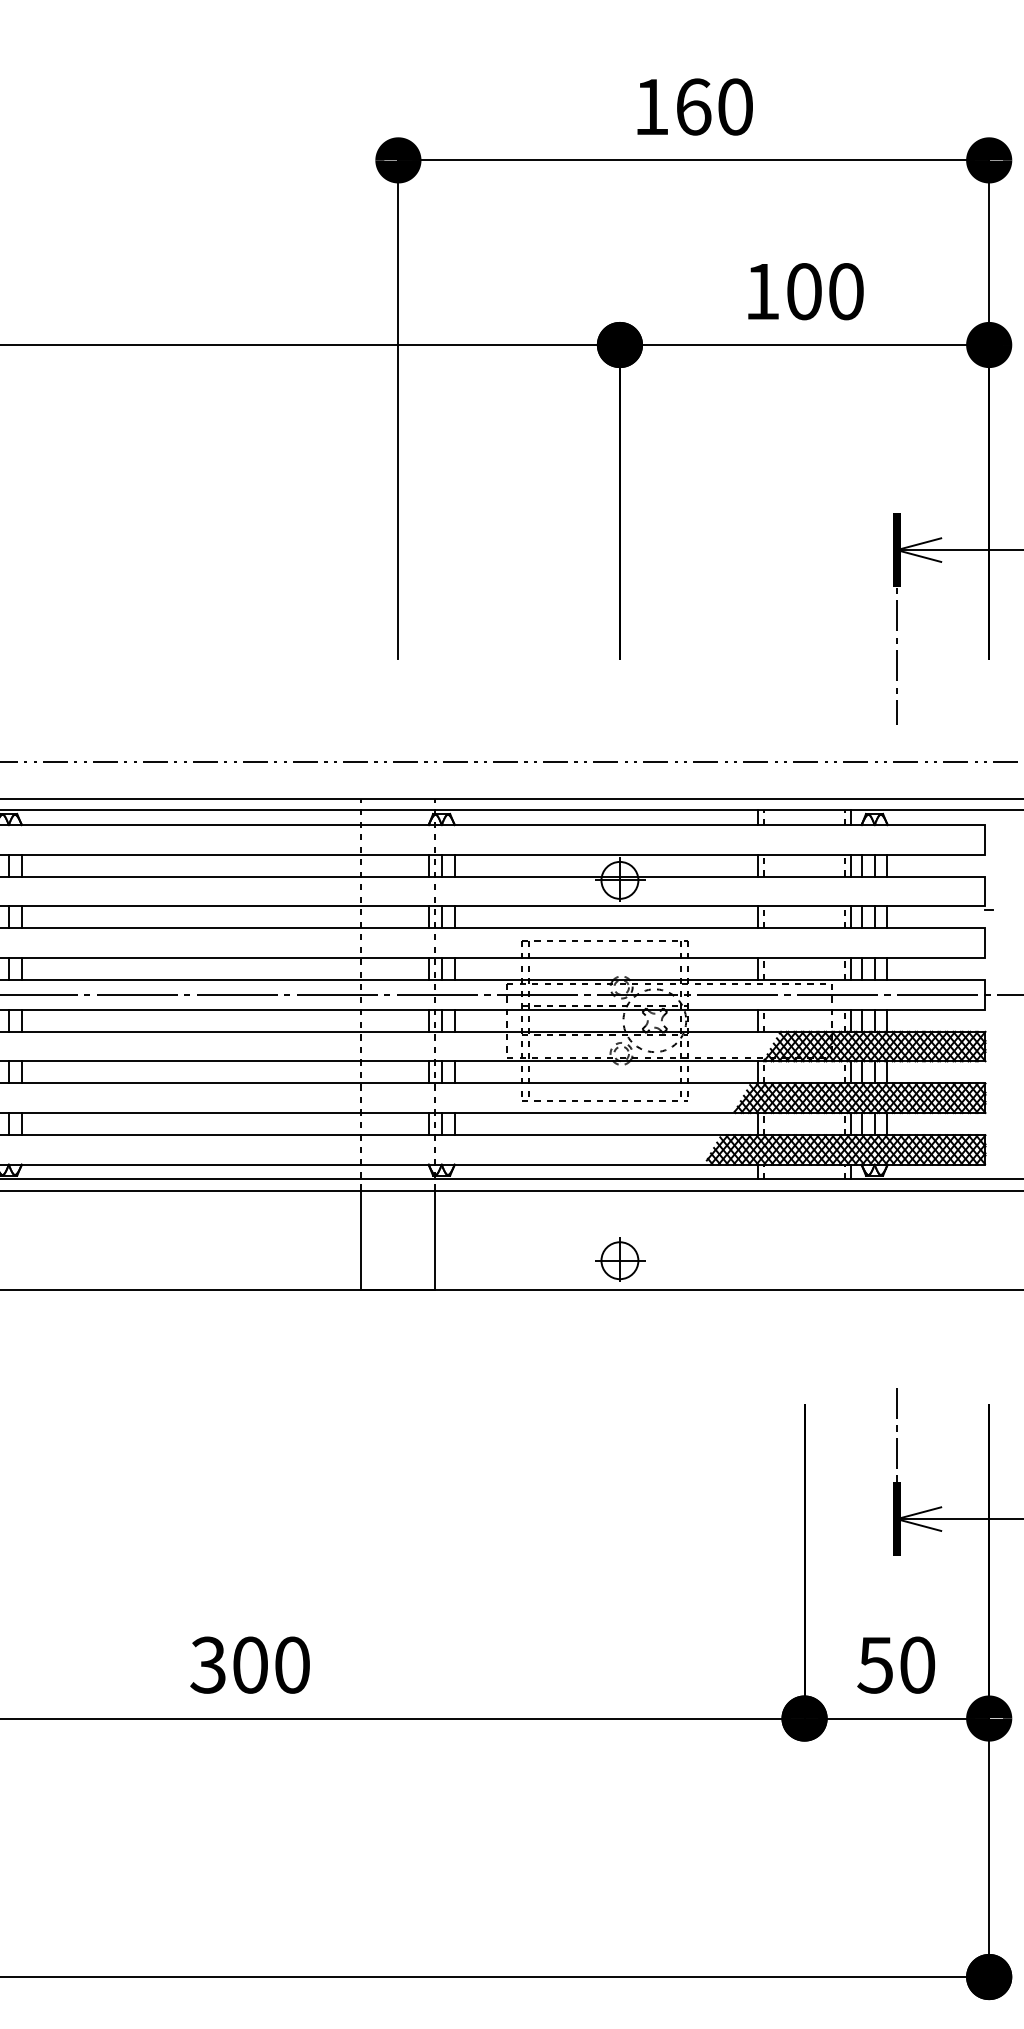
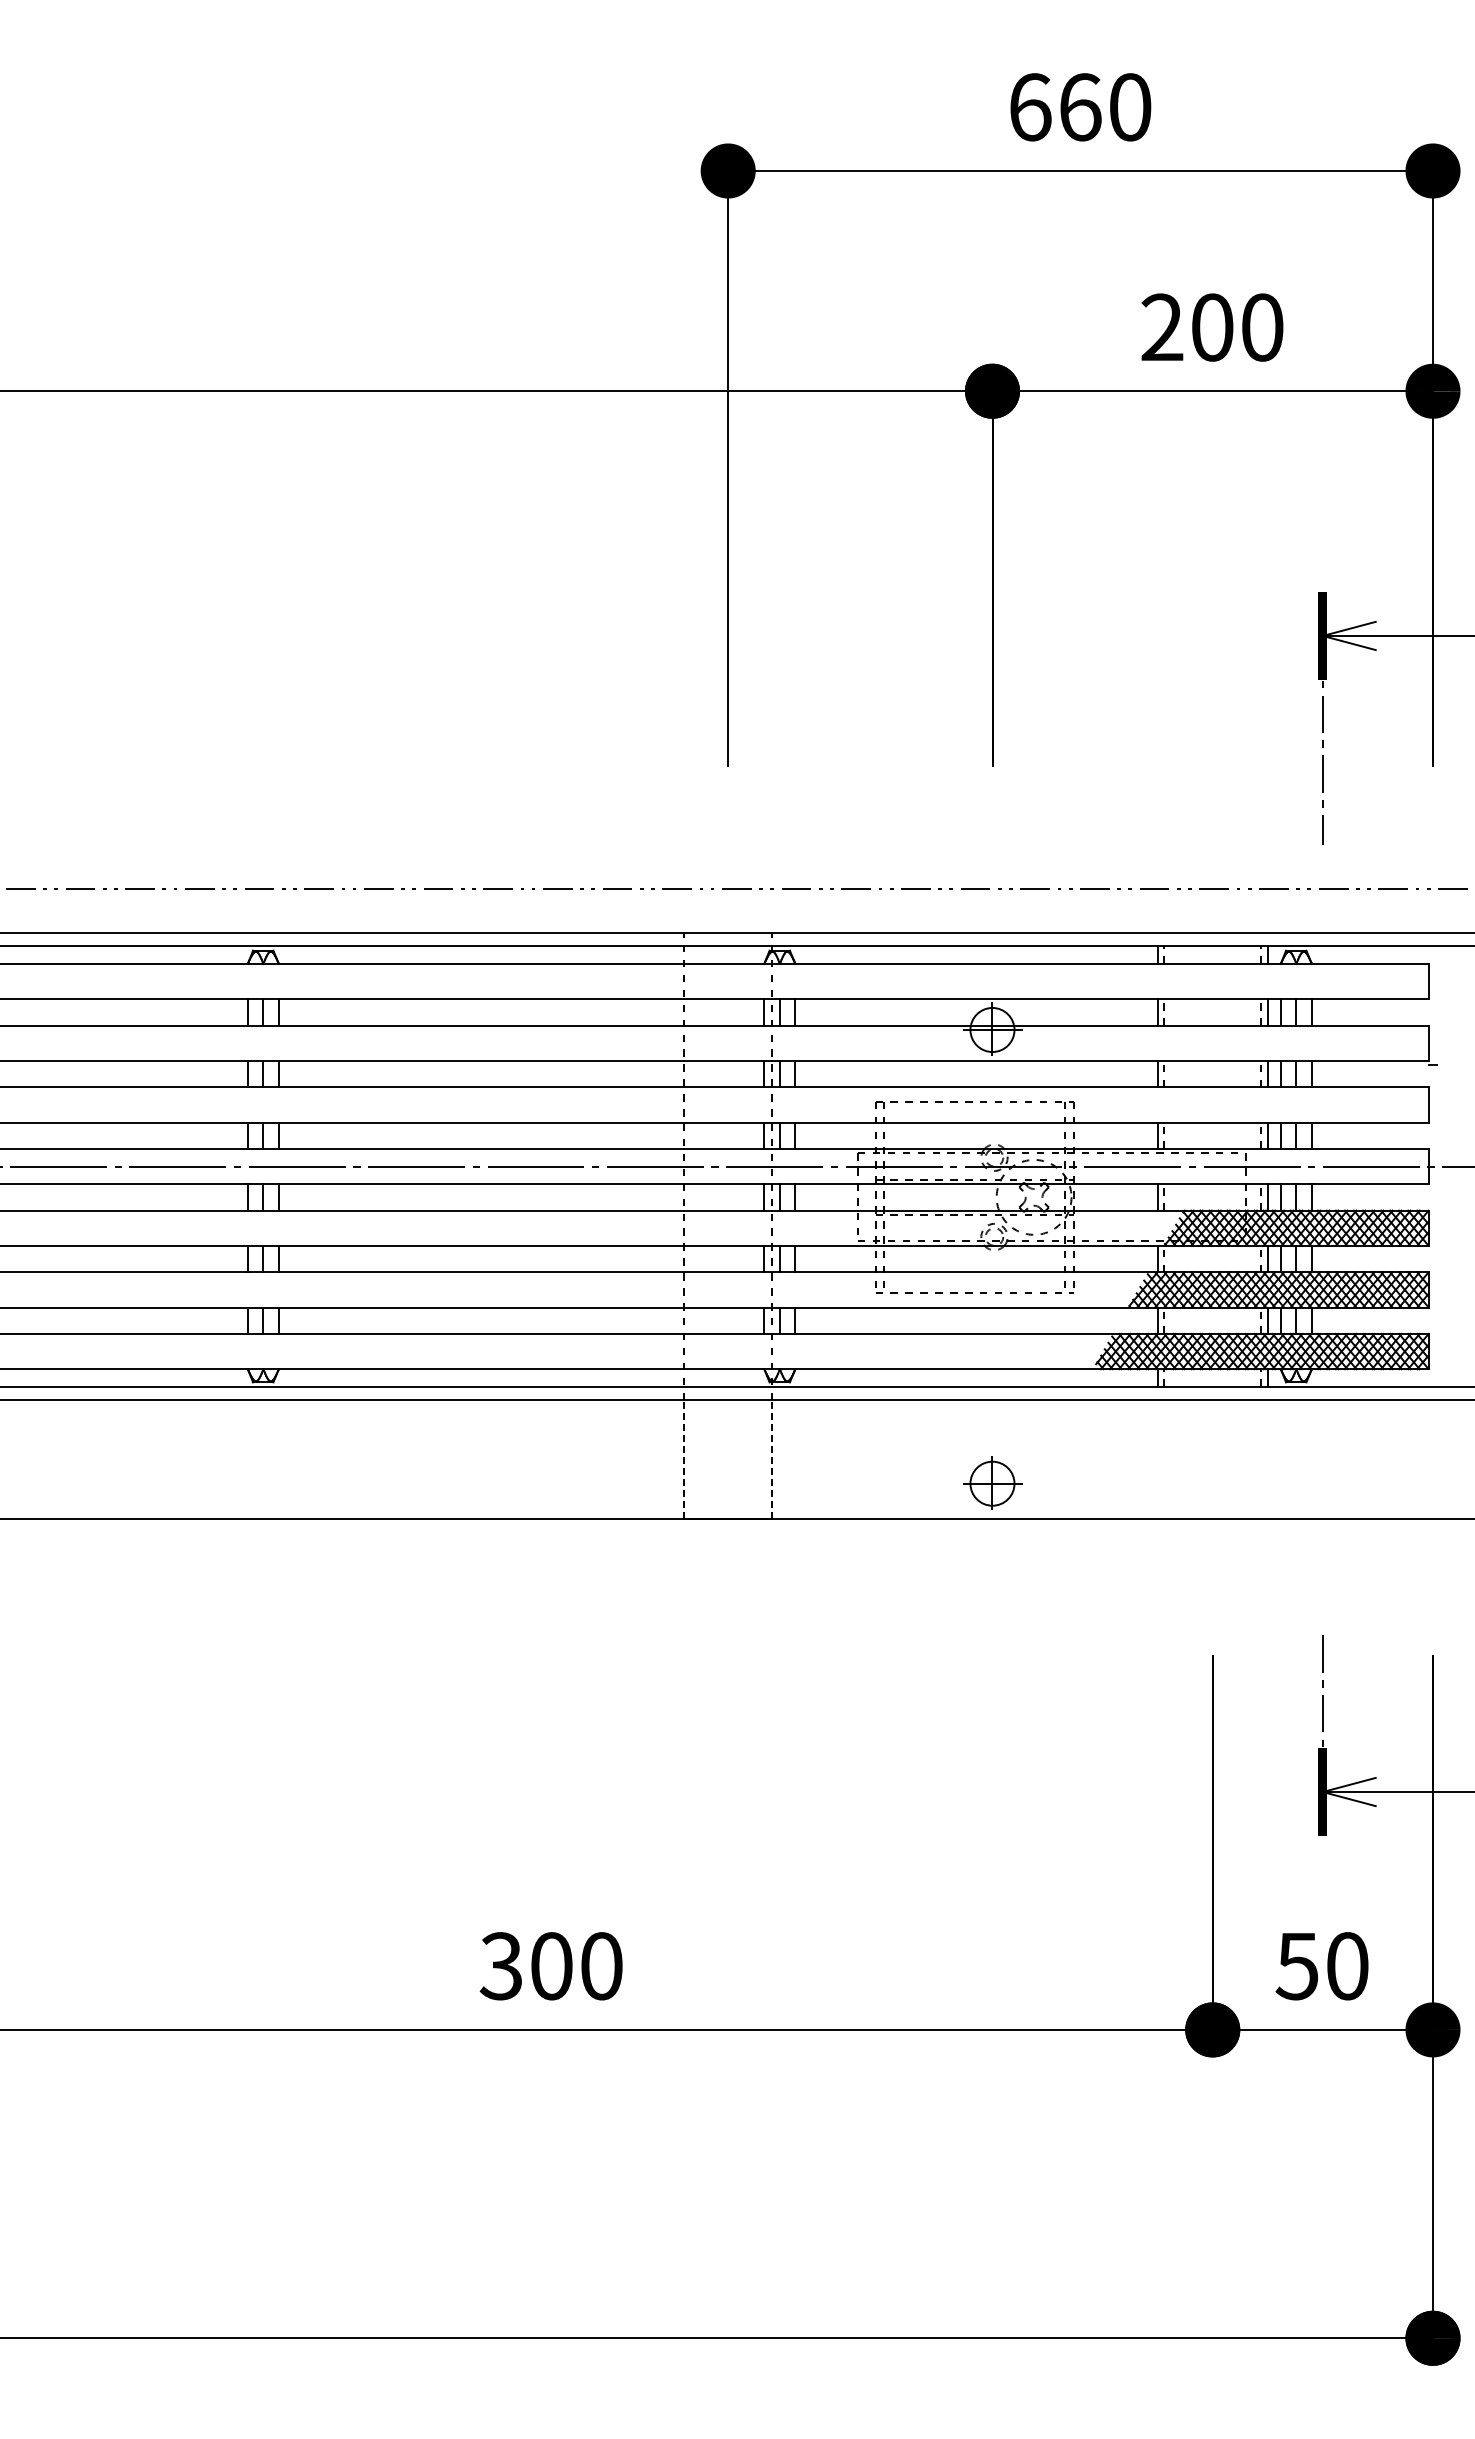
text: (651, 107) -> (1030, 107), 160 -> 660
text: (762, 290) -> (1162, 326), 100 -> 200
line: (361, 1239) -> (684, 1458), solid -> dashed
line: (435, 1239) -> (772, 1458), solid -> dashed

